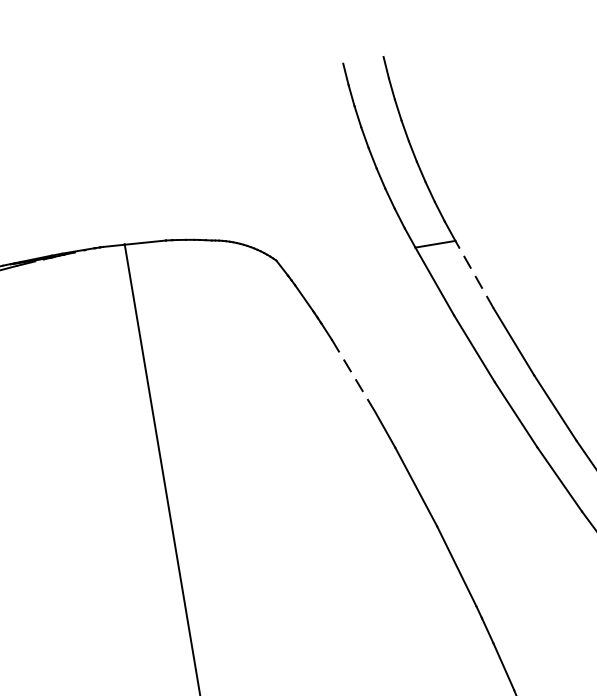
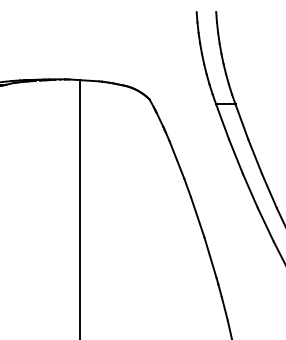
line: (473, 274) -> (241, 121), dashed -> solid
line: (354, 376) -> (177, 160), dashed -> solid

